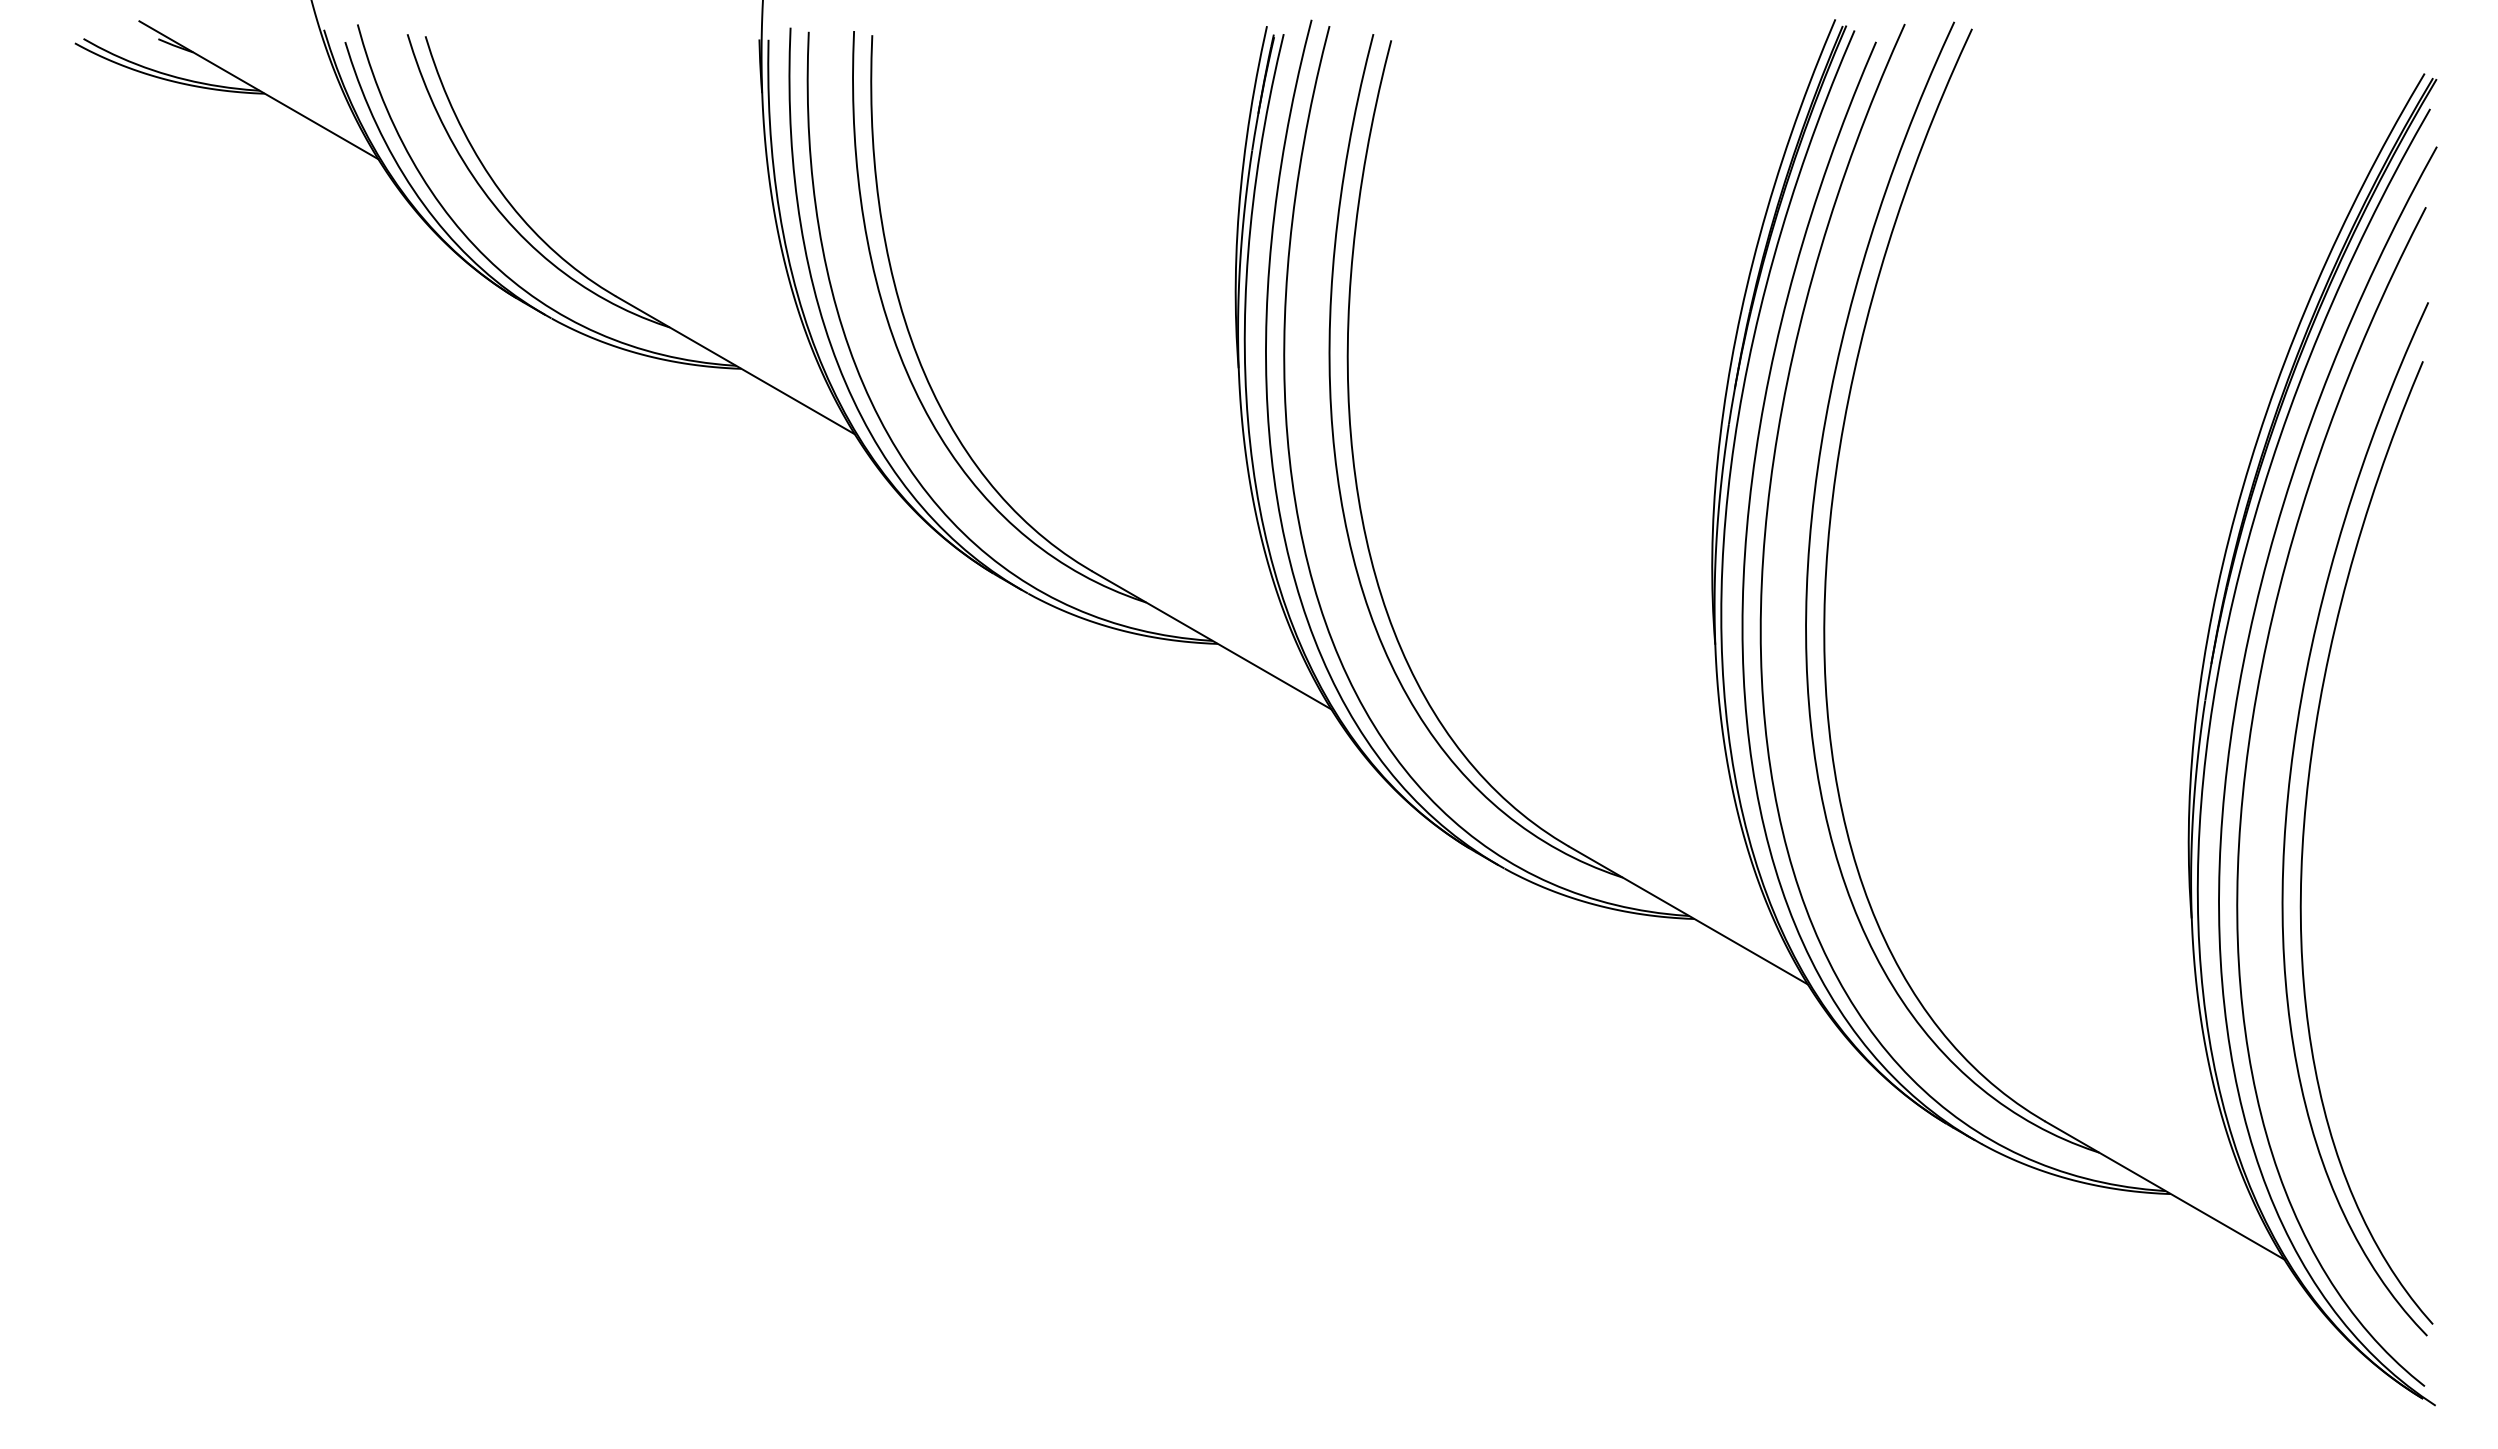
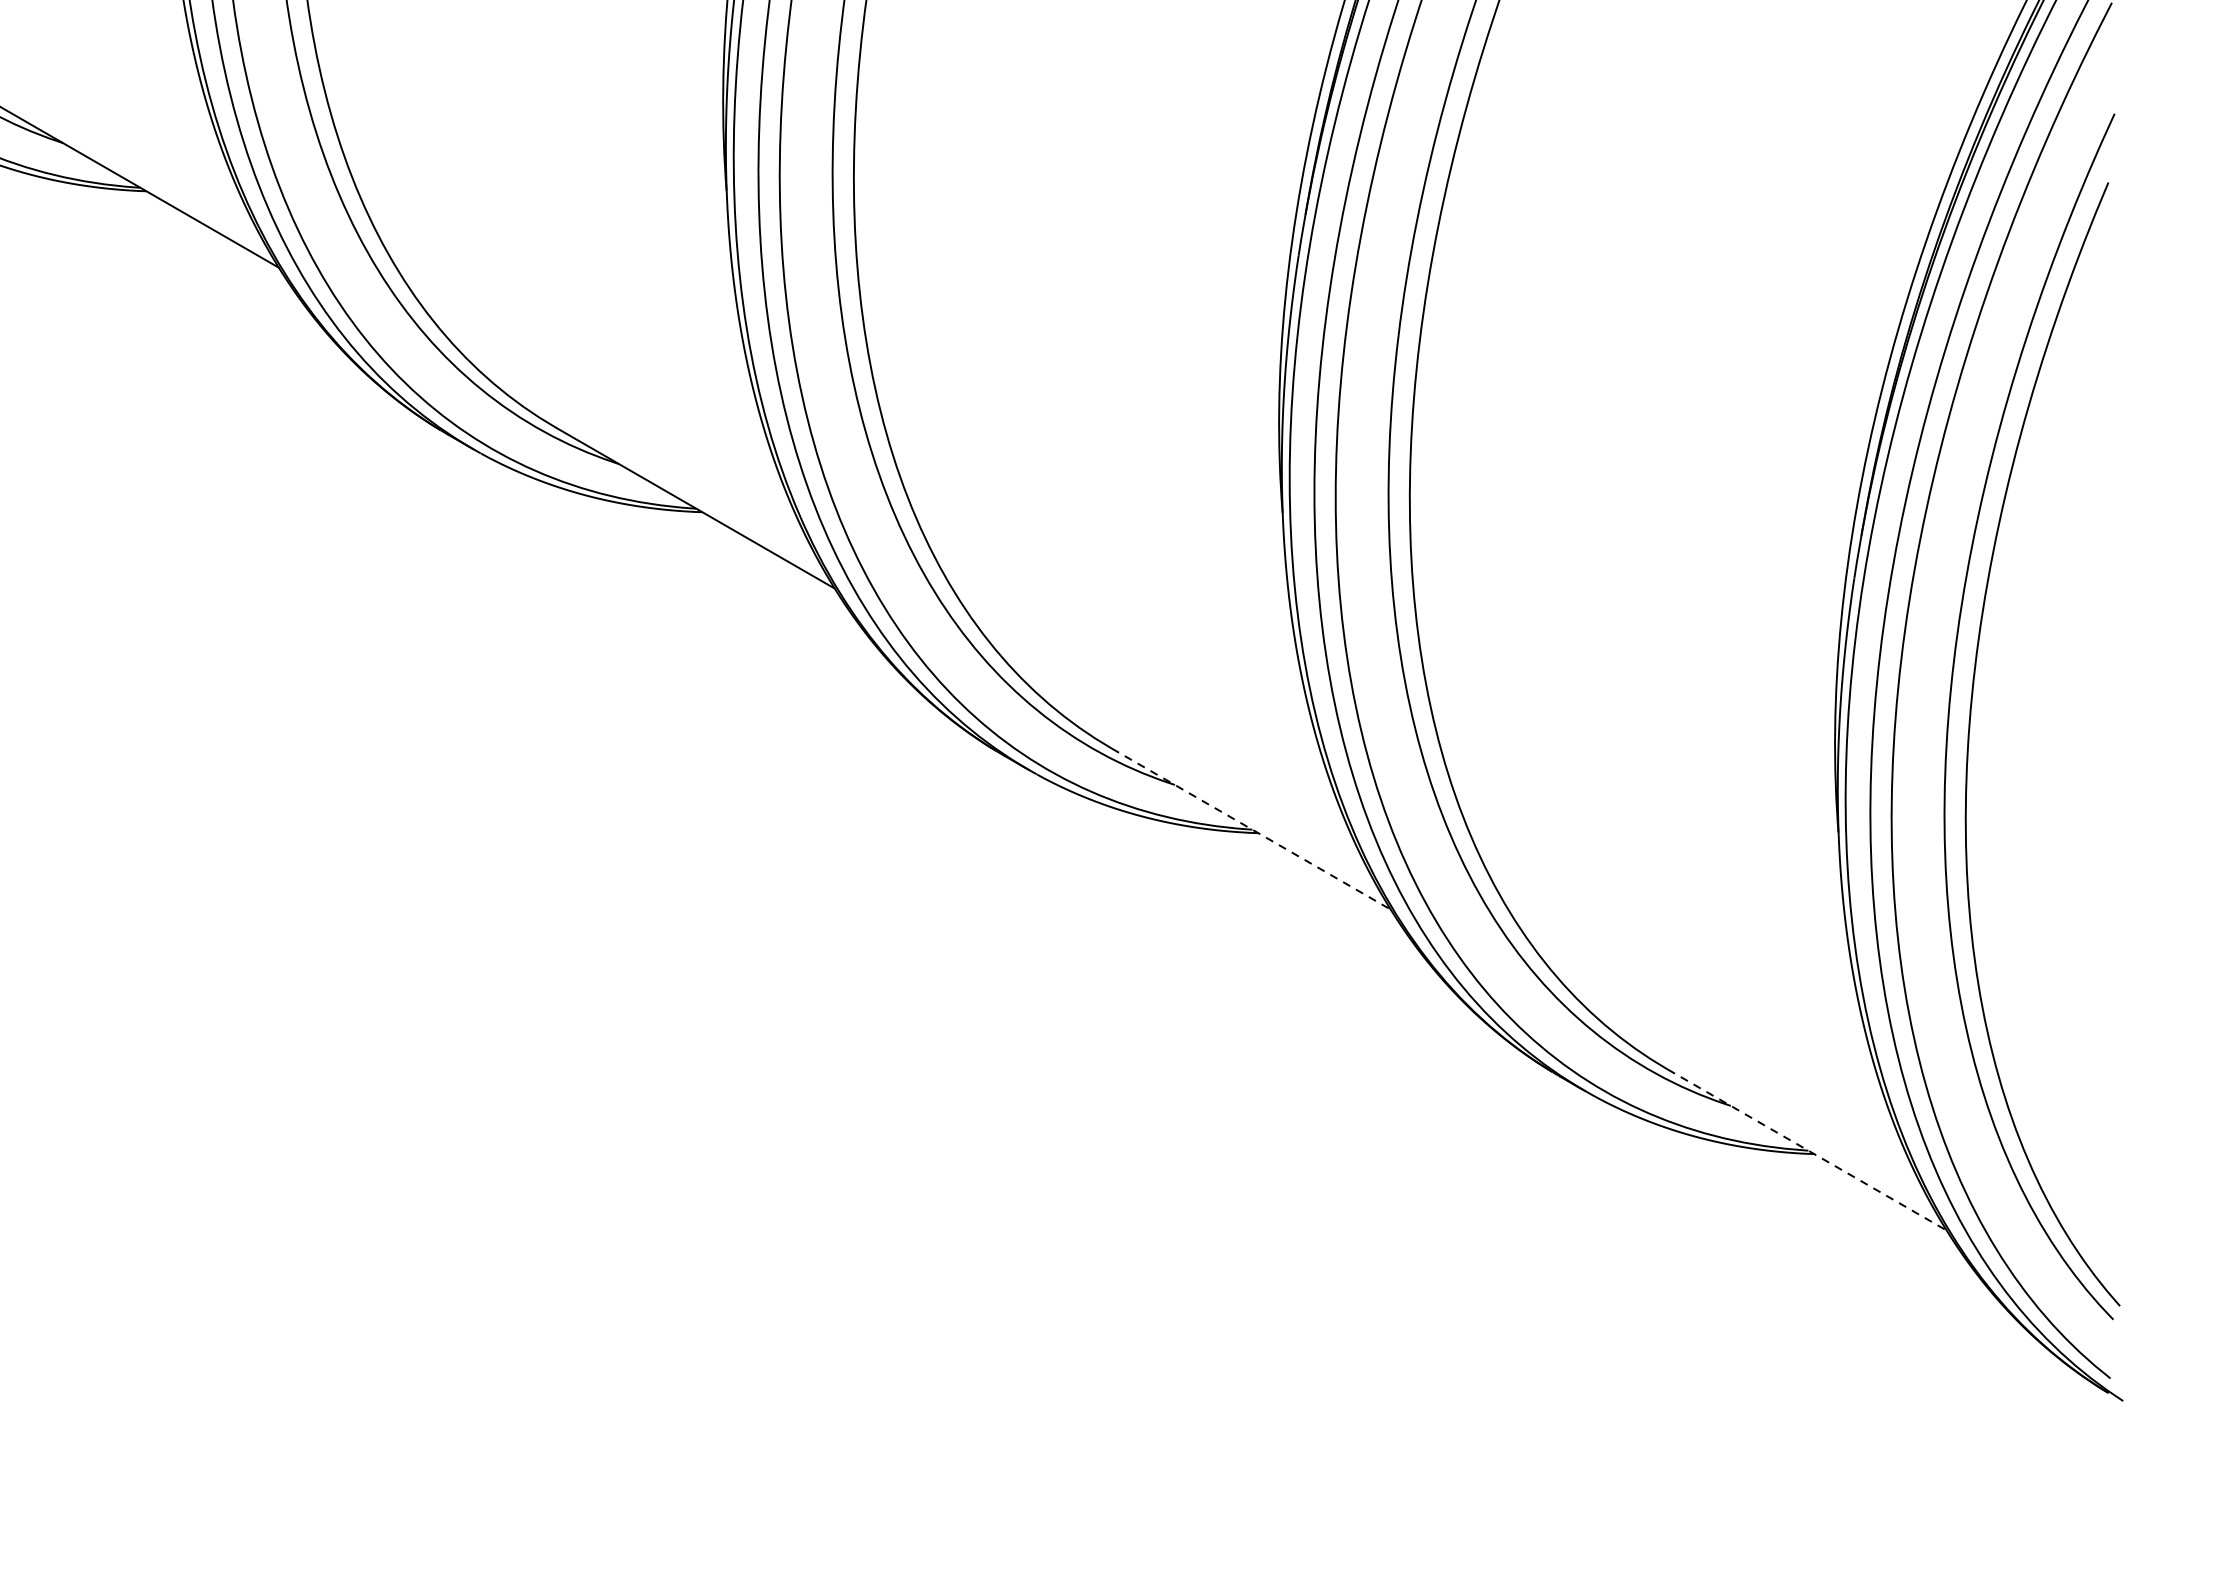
line: (1688, 915) -> (1251, 829), solid -> dashed
line: (2164, 1190) -> (1806, 1149), solid -> dashed

